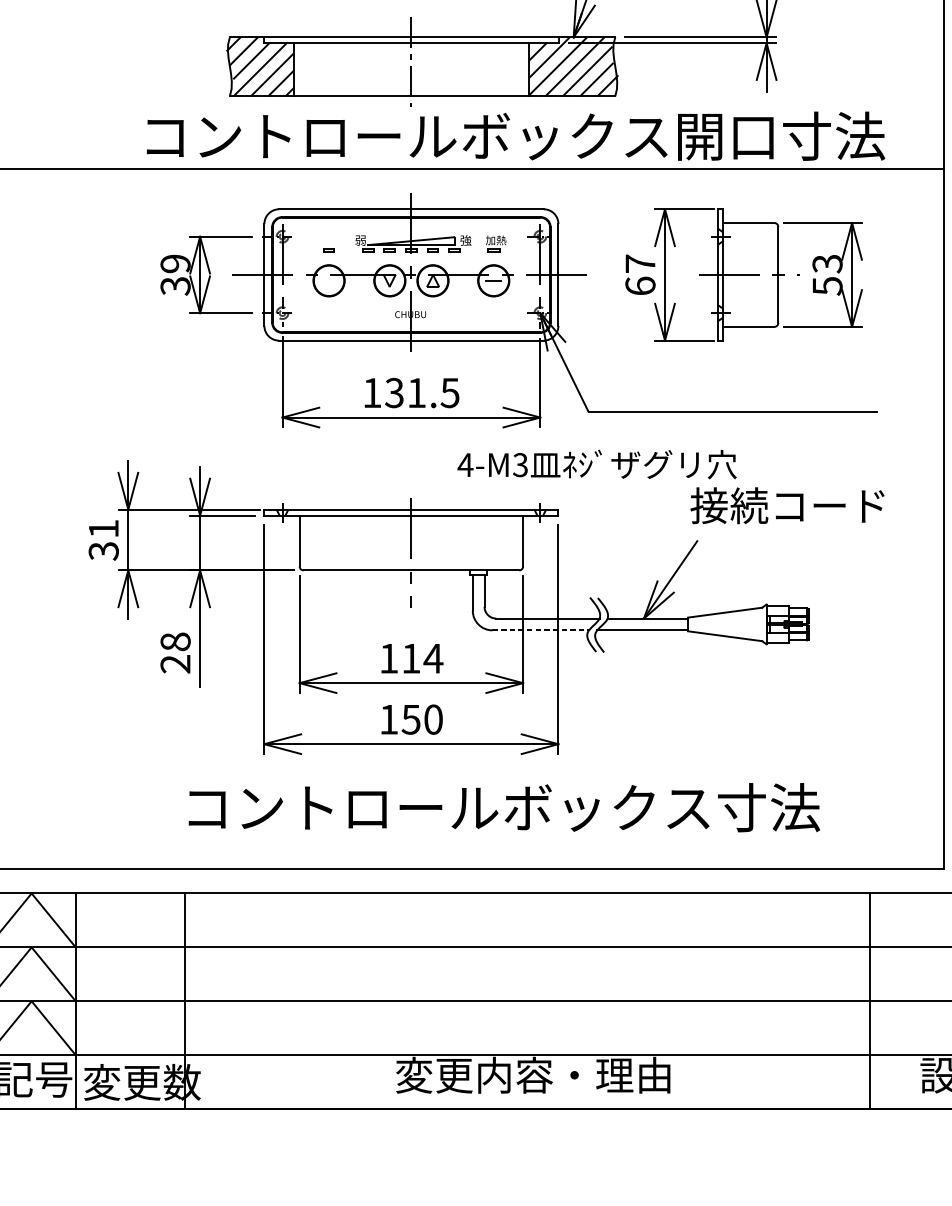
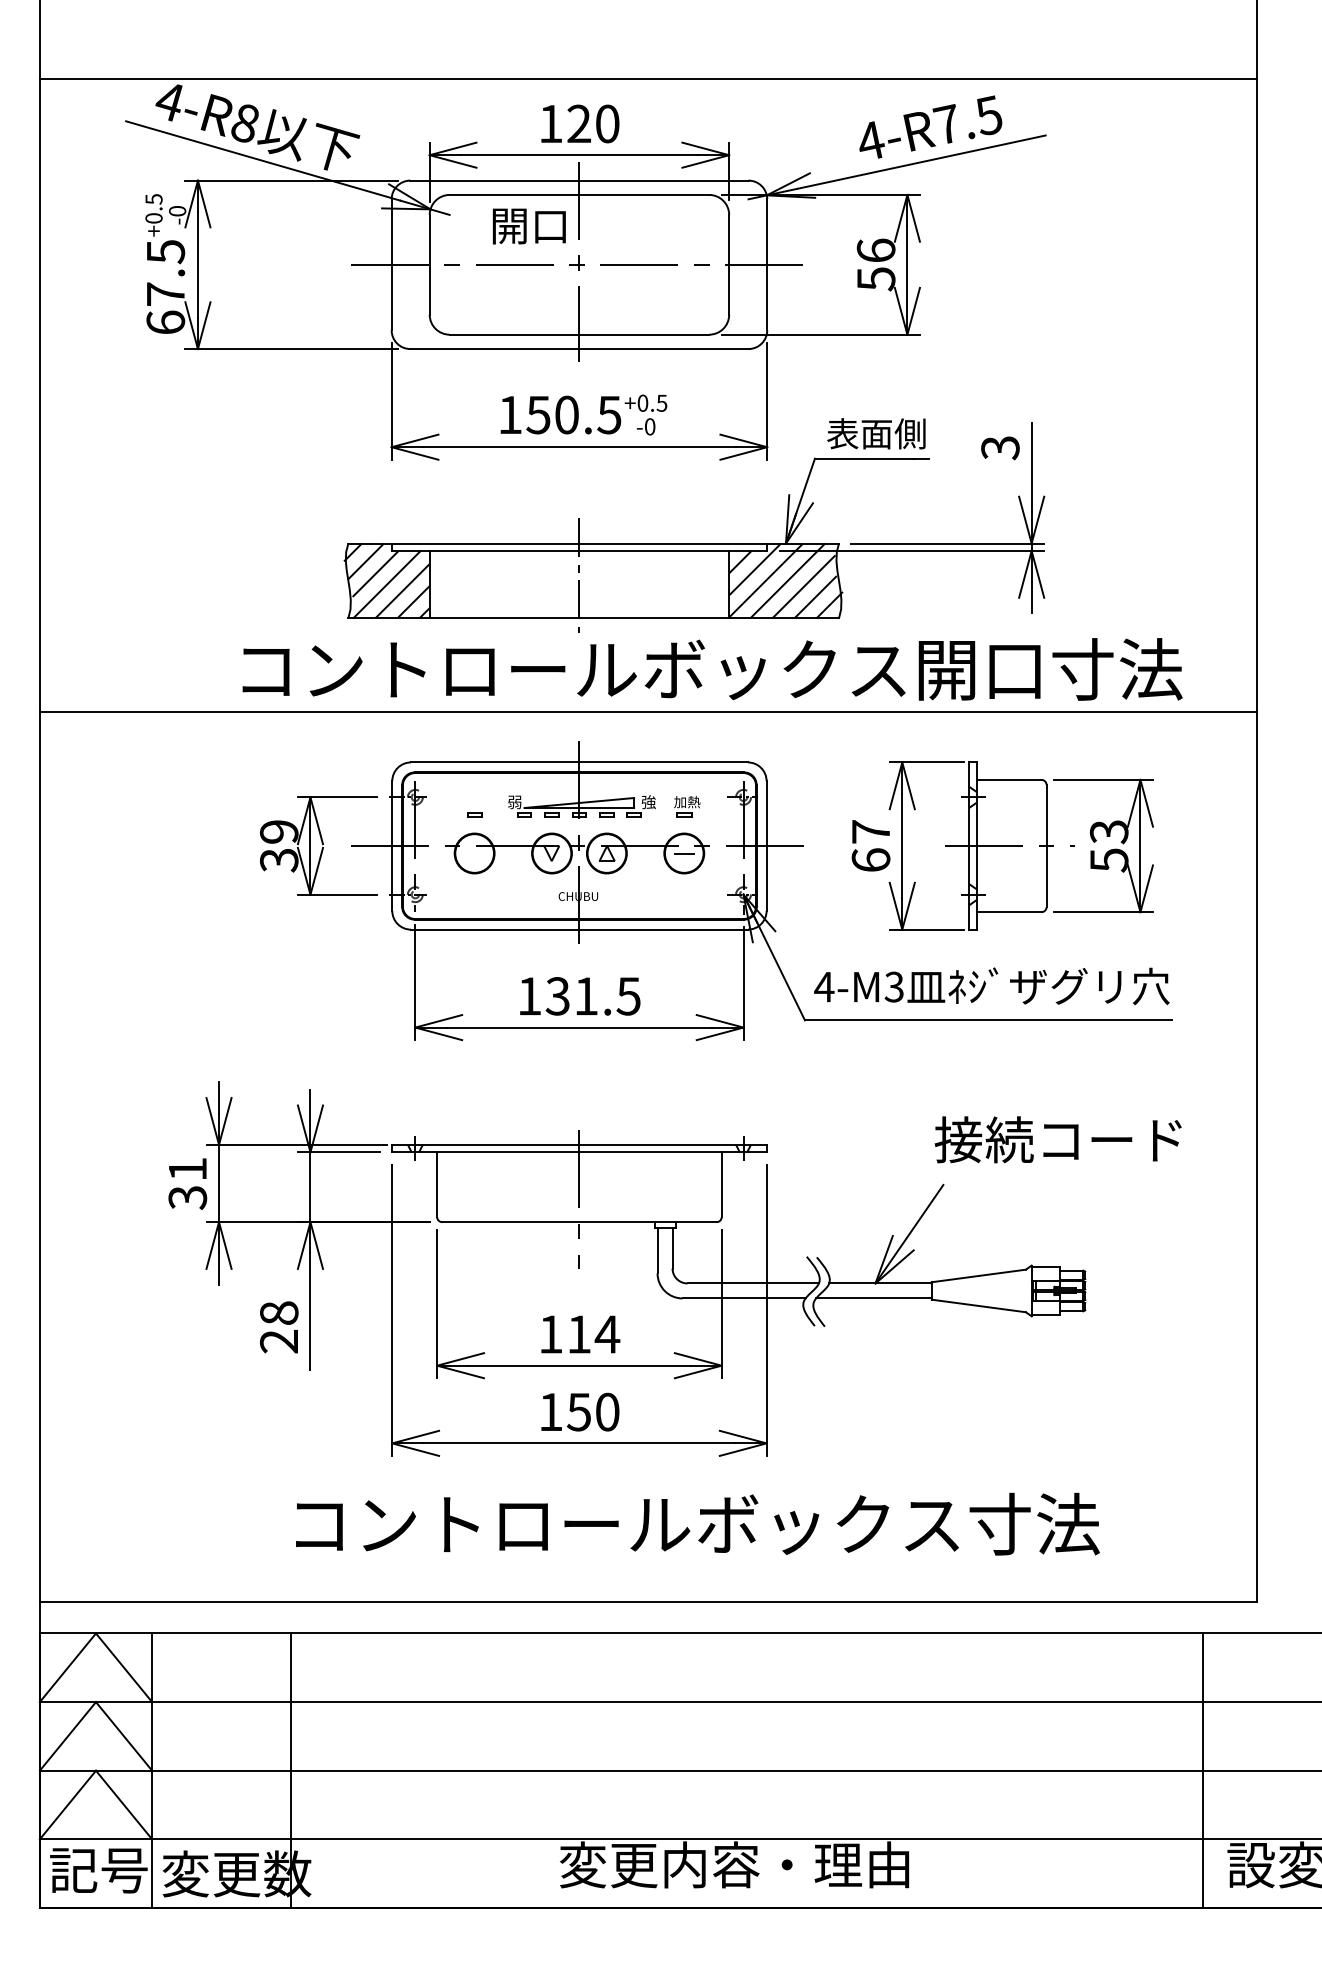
text: (596, 464) -> (991, 986), moved
line: (541, 630) -> (744, 1298), dashed -> solid
line: (869, 1001) -> (1202, 1770), moved

